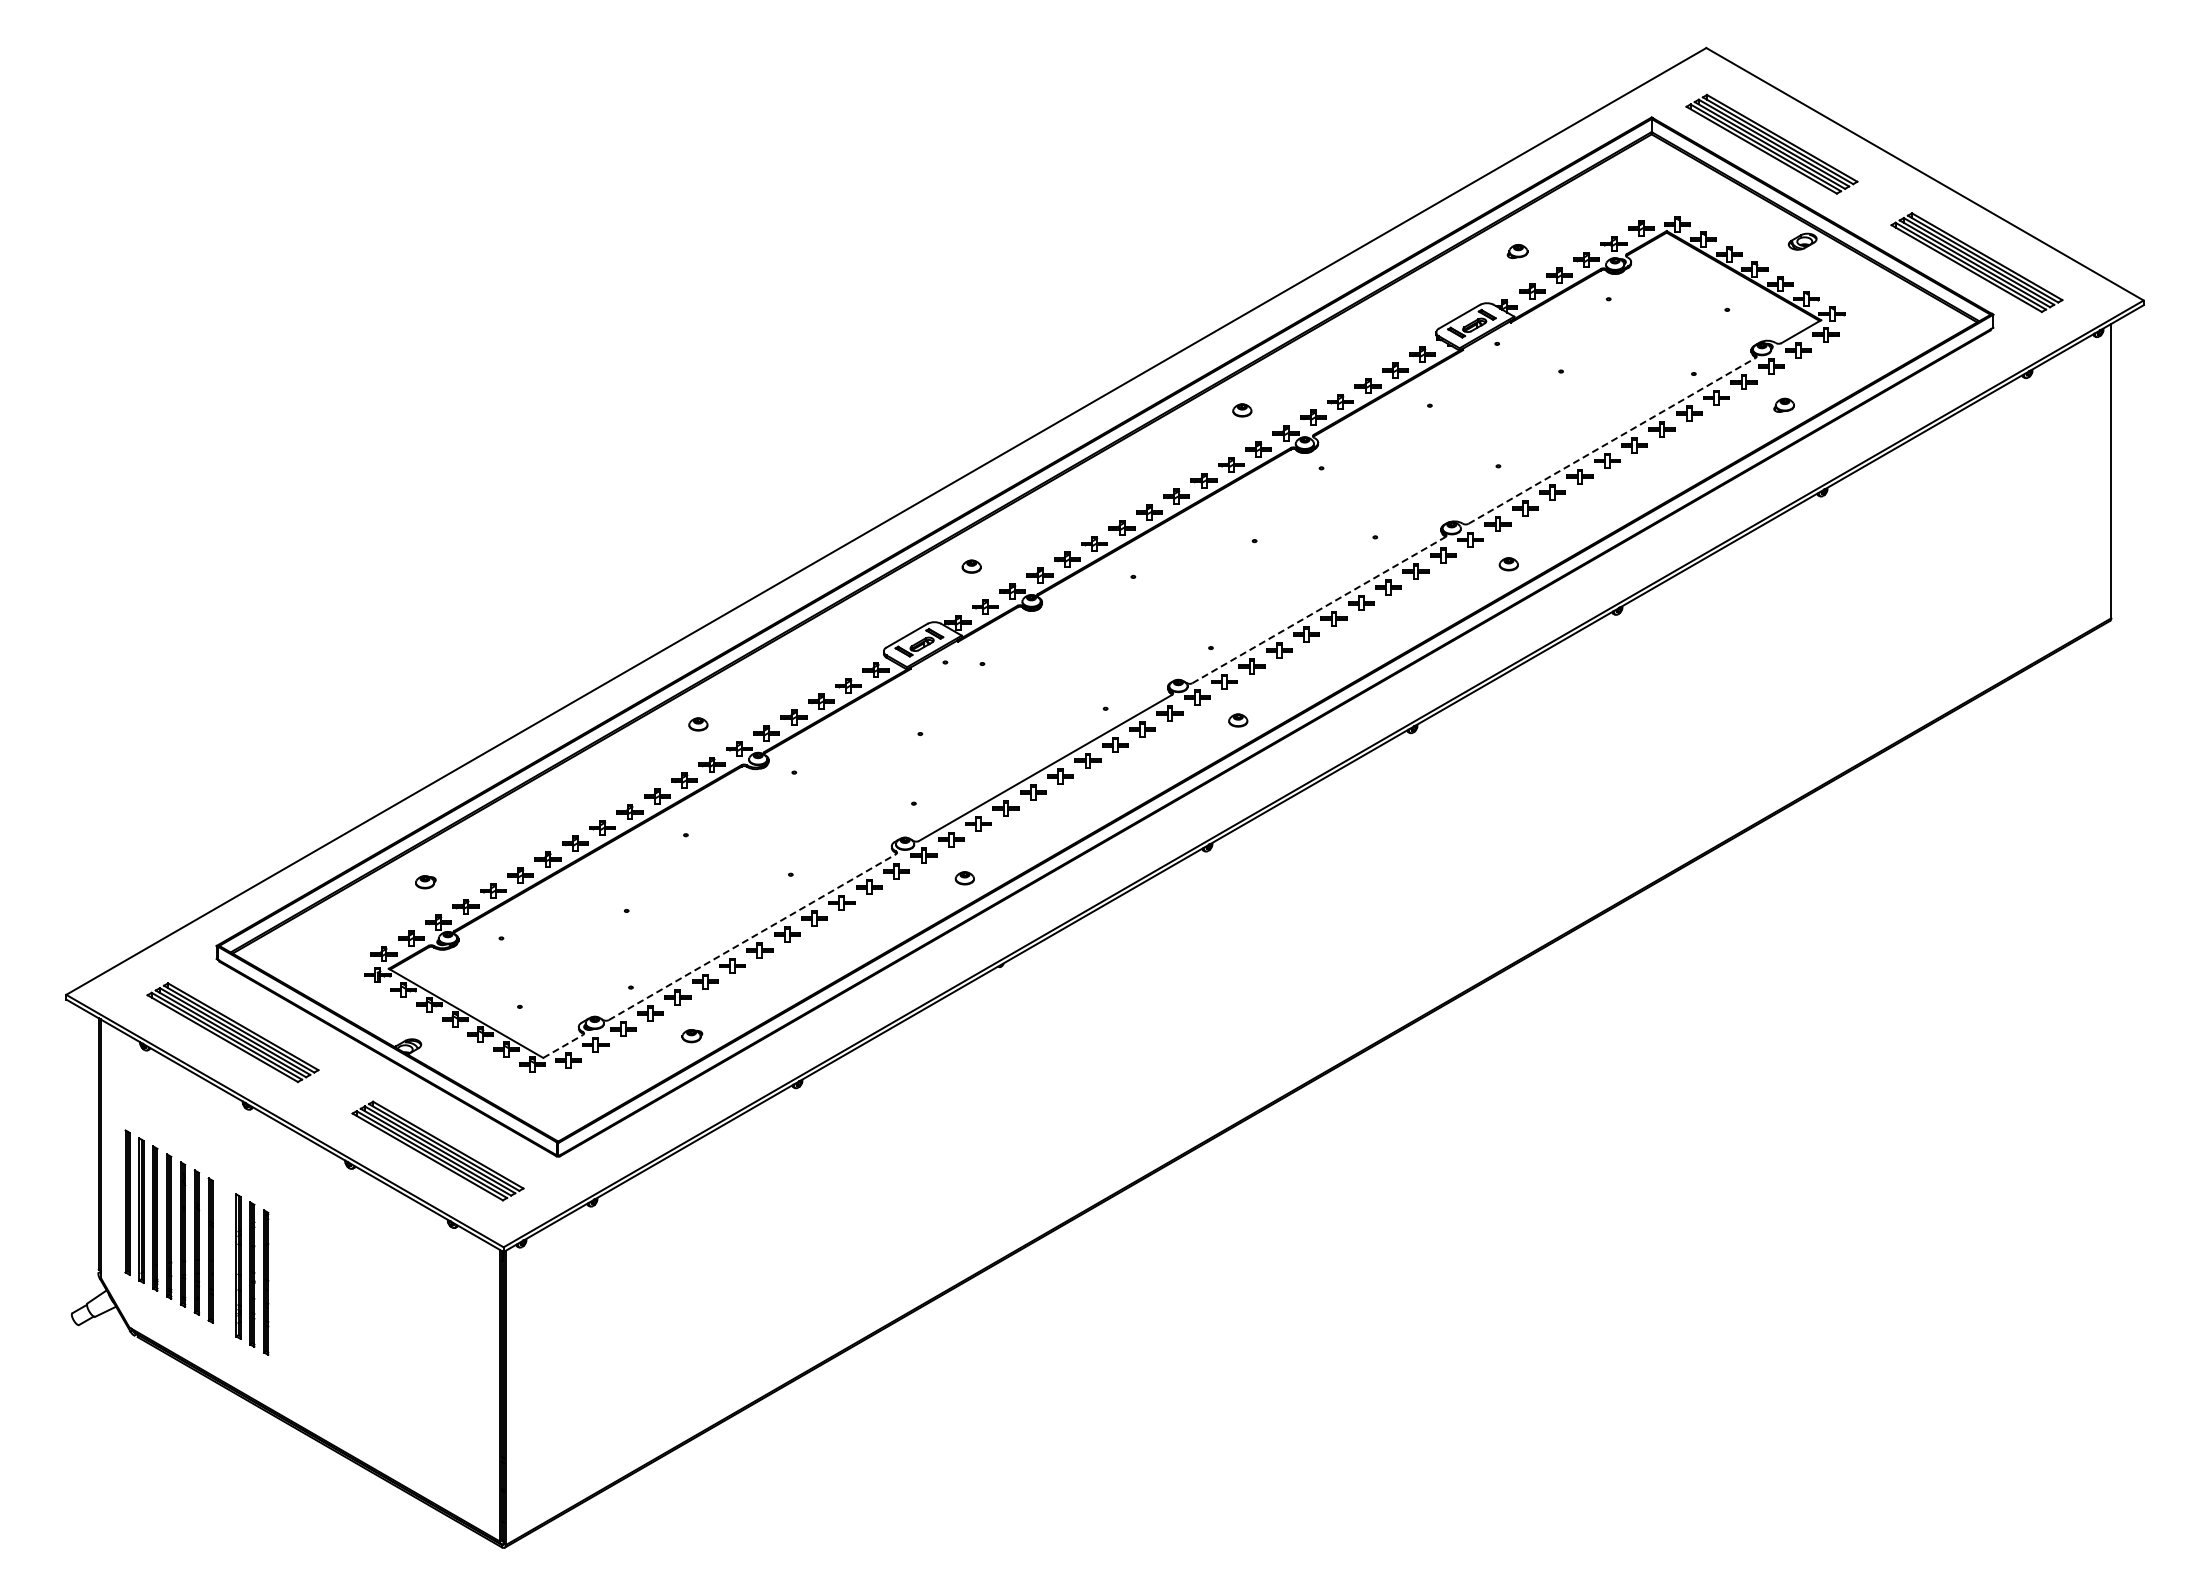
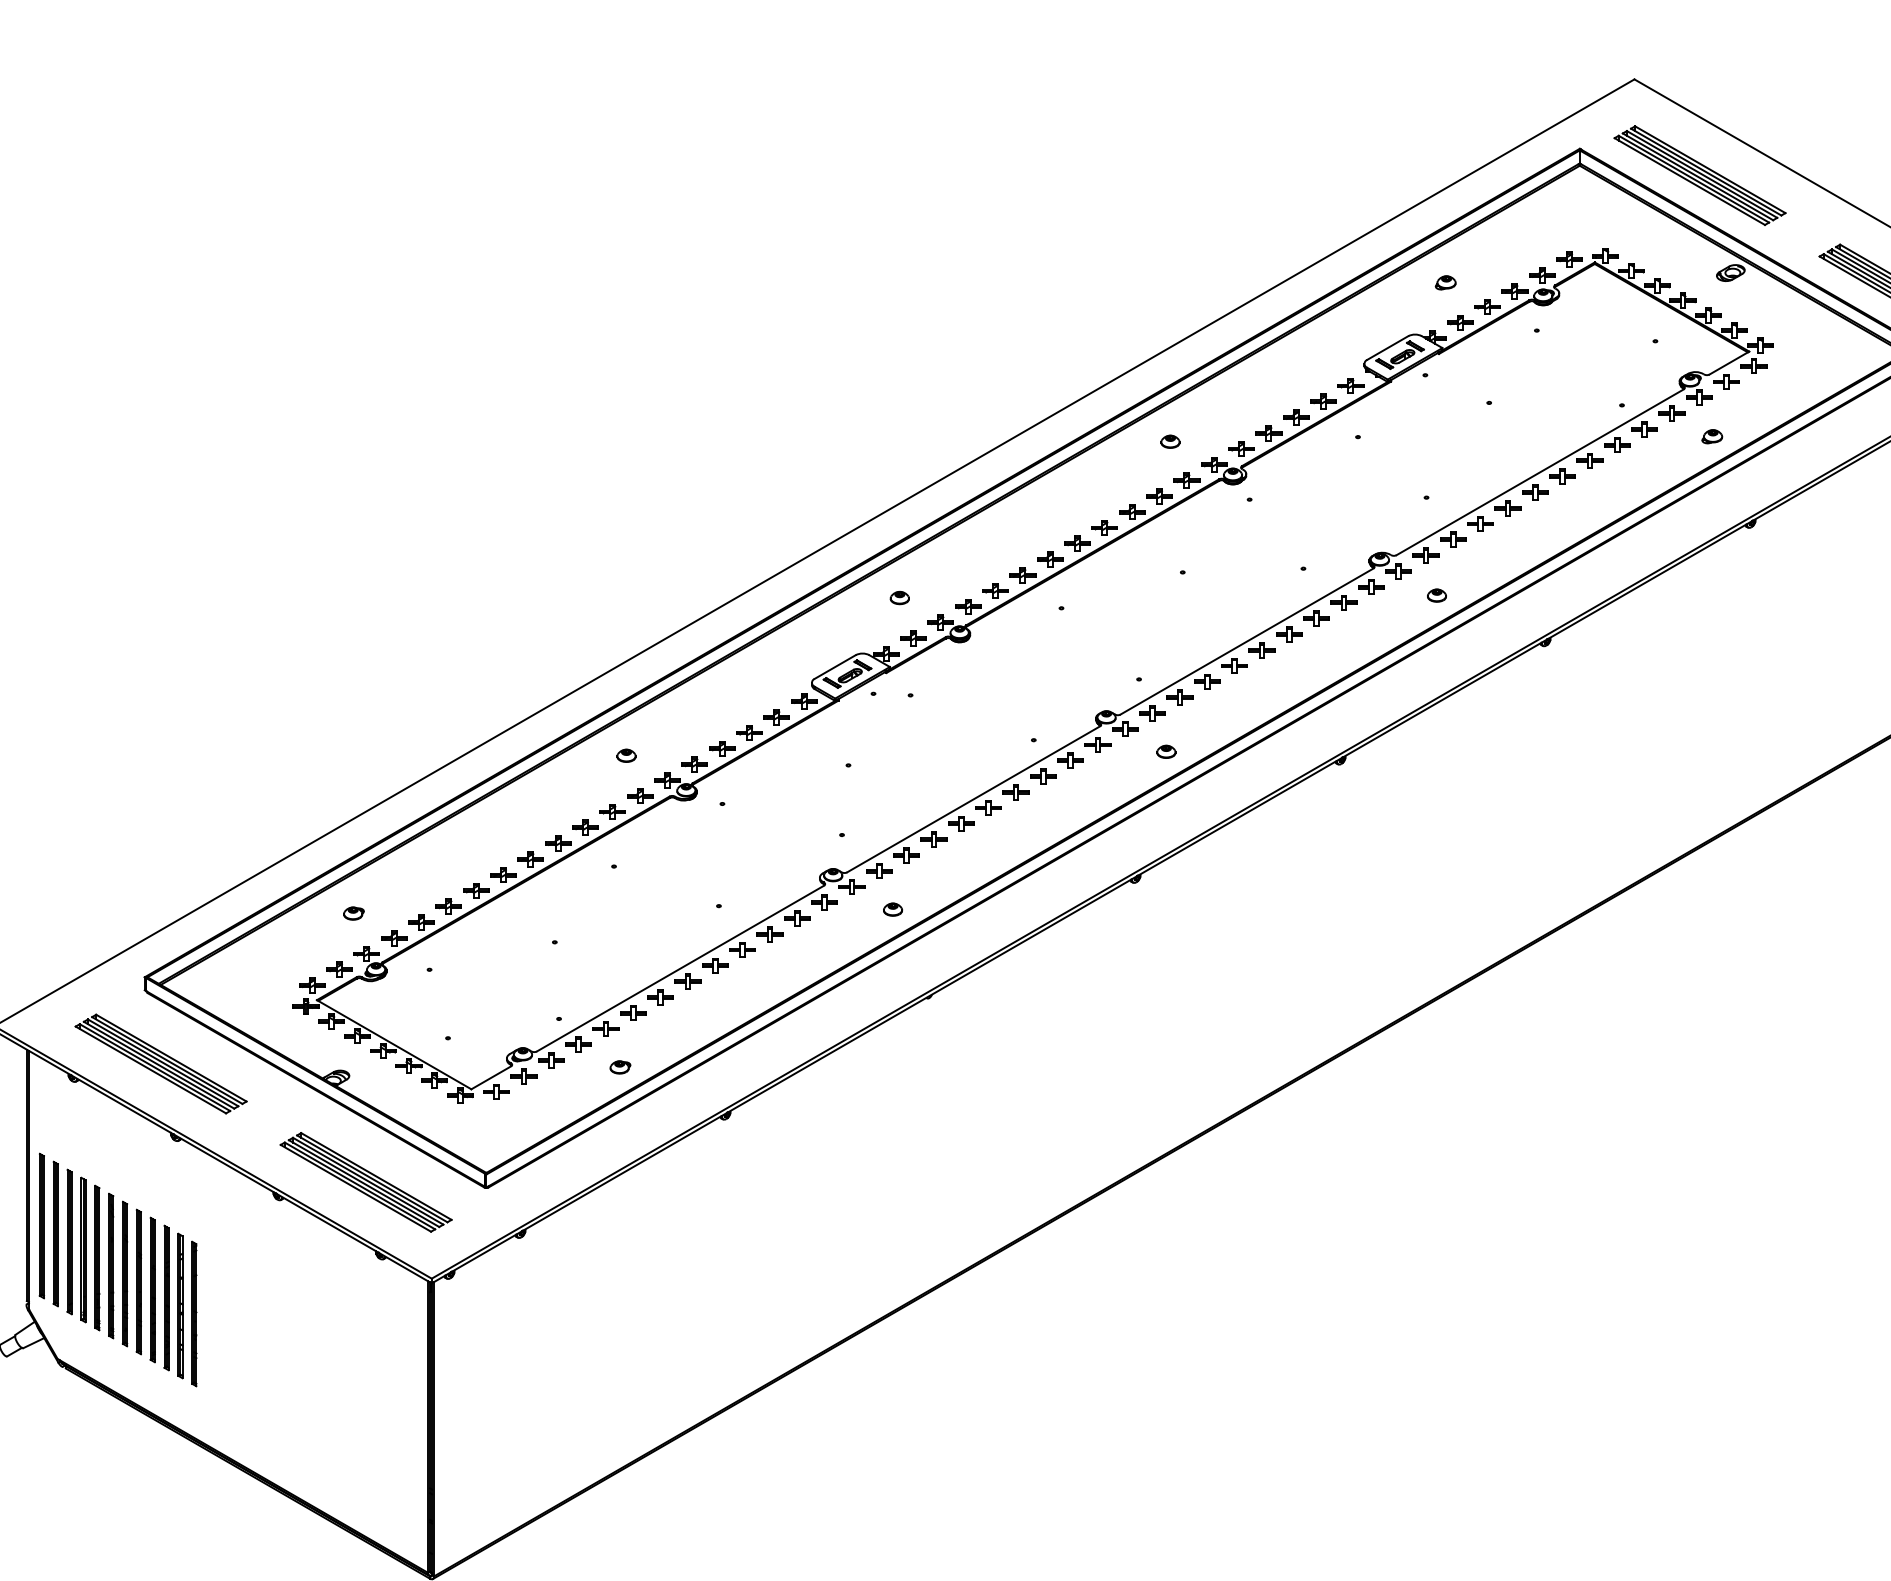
line: (1612, 440) -> (1540, 471), dashed -> solid
line: (1319, 609) -> (1247, 640), dashed -> solid
line: (752, 937) -> (680, 968), dashed -> solid
line: (563, 1046) -> (491, 1077), dashed -> solid
part: (113, 1194) -> (41, 1225), added
part: (224, 1258) -> (152, 1289), added

